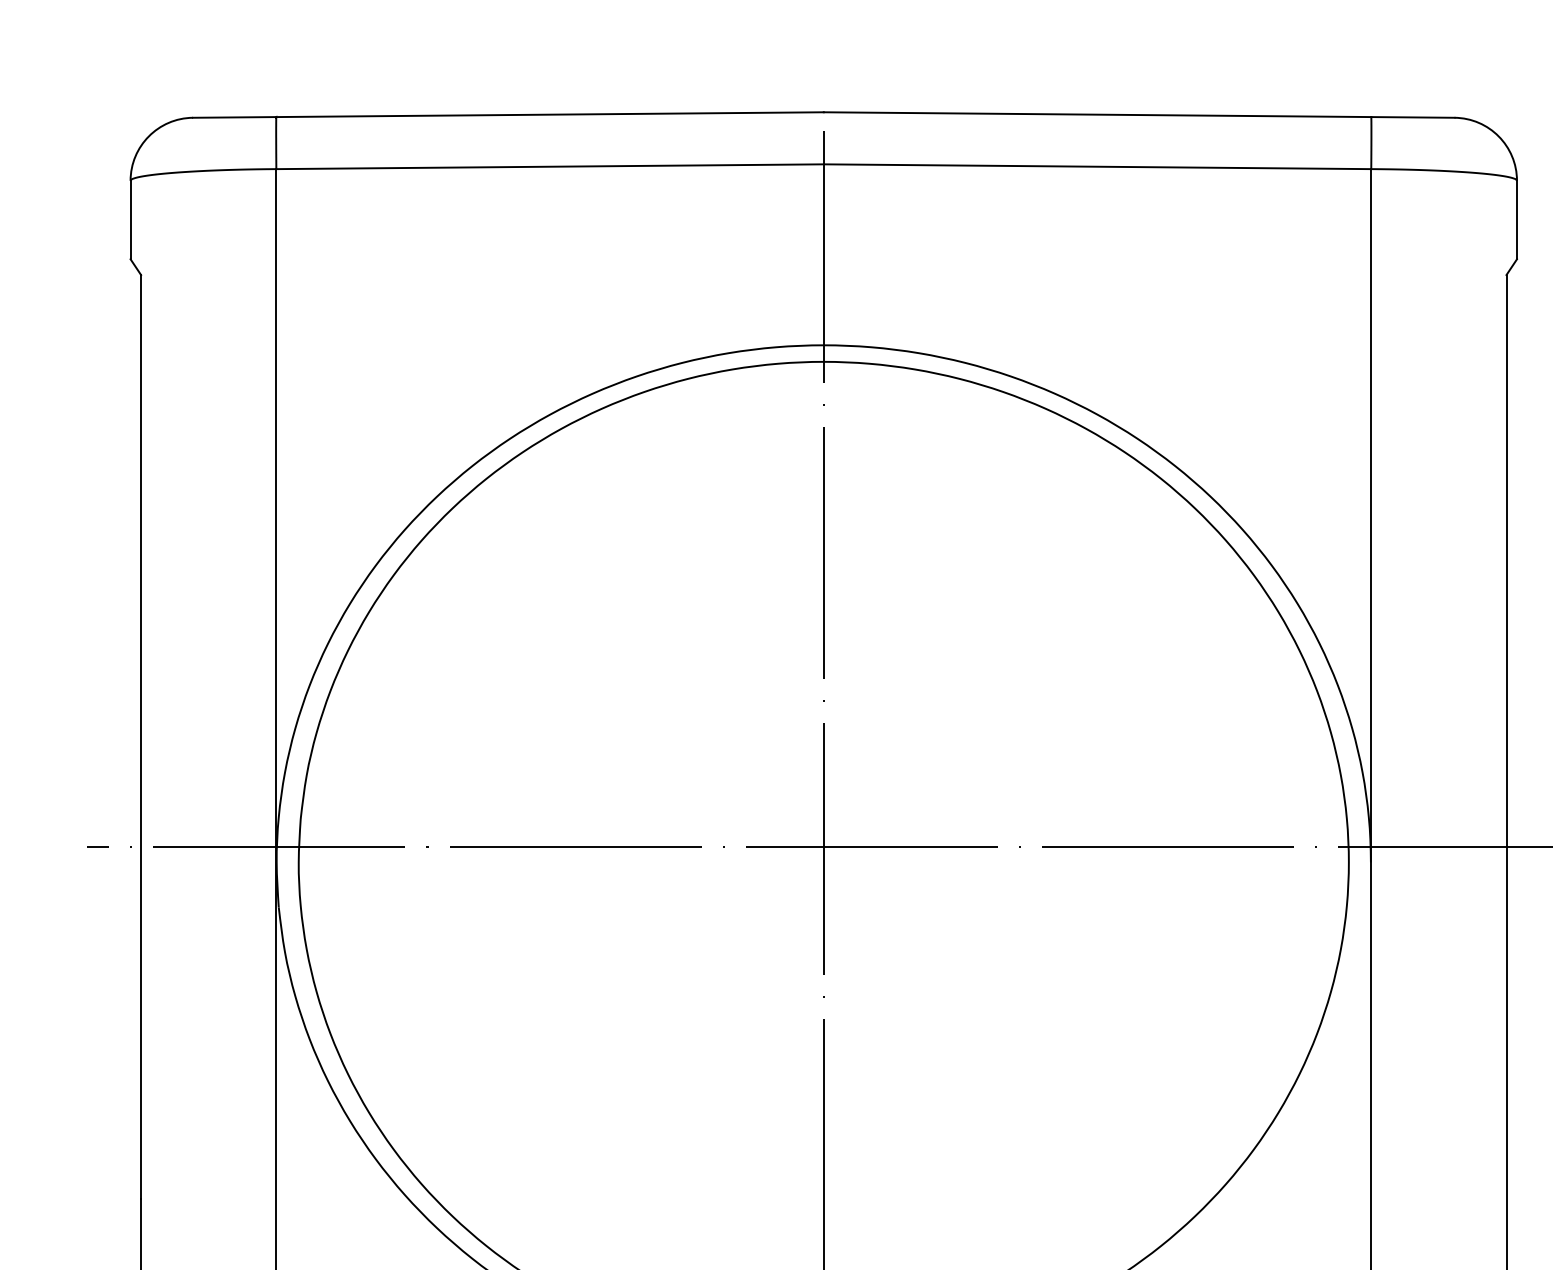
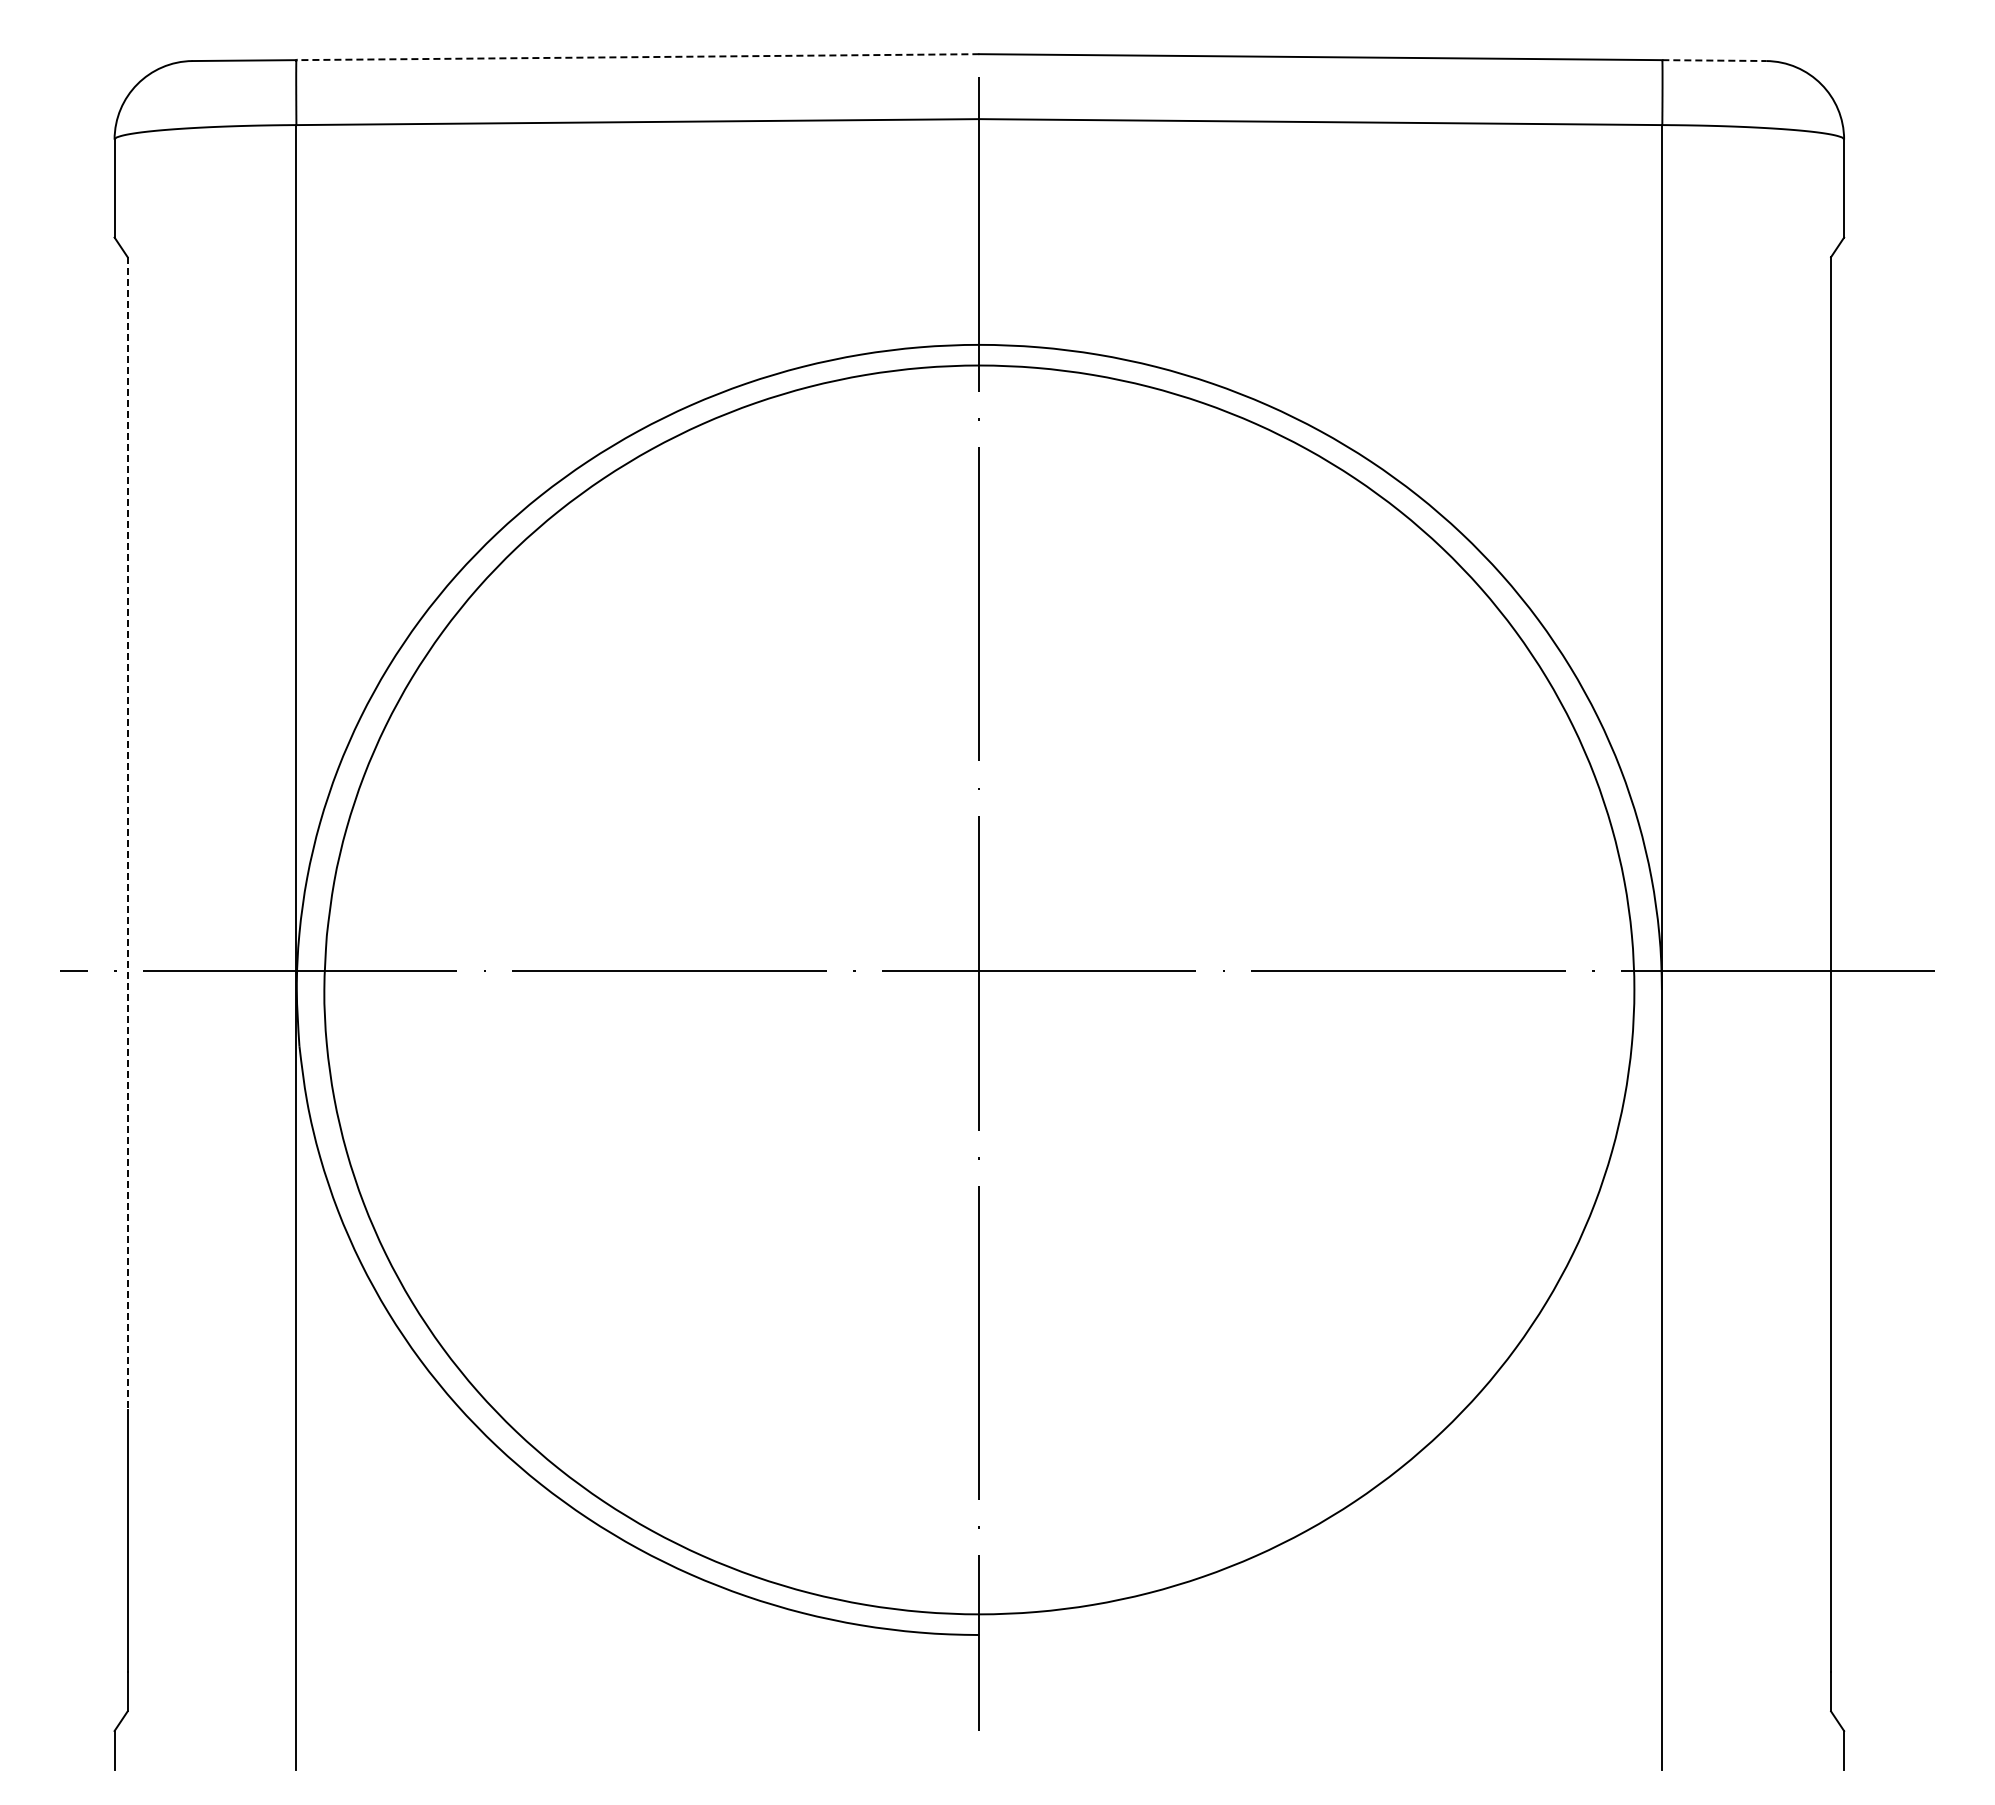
line: (549, 114) -> (637, 57), solid -> dashed
line: (1413, 117) -> (1714, 60), solid -> dashed
line: (140, 736) -> (127, 833), solid -> dashed

